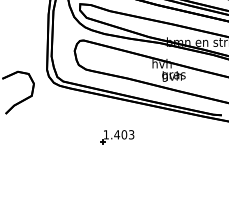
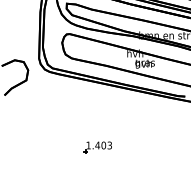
part: (117, 137) -> (98, 147), moved

